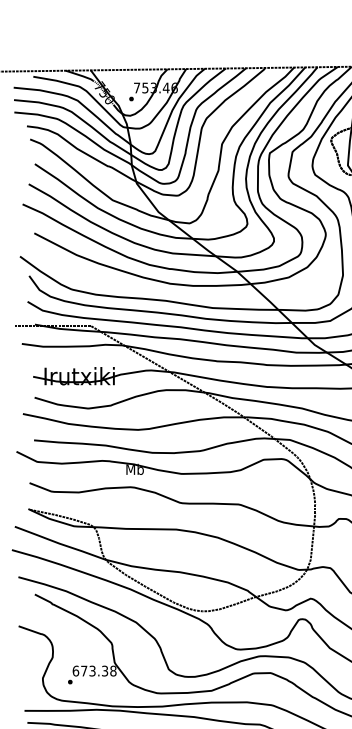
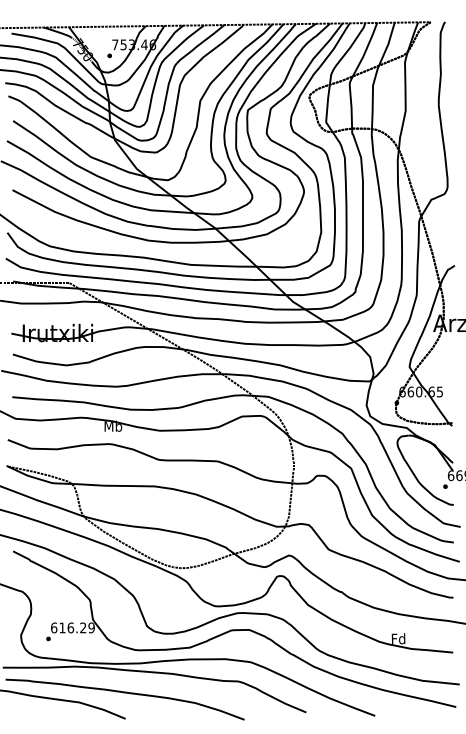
text: (98, 670) -> (76, 627), 673.38 -> 616.29

